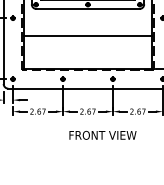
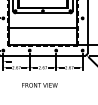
text: (102, 135) -> (39, 85), moved

